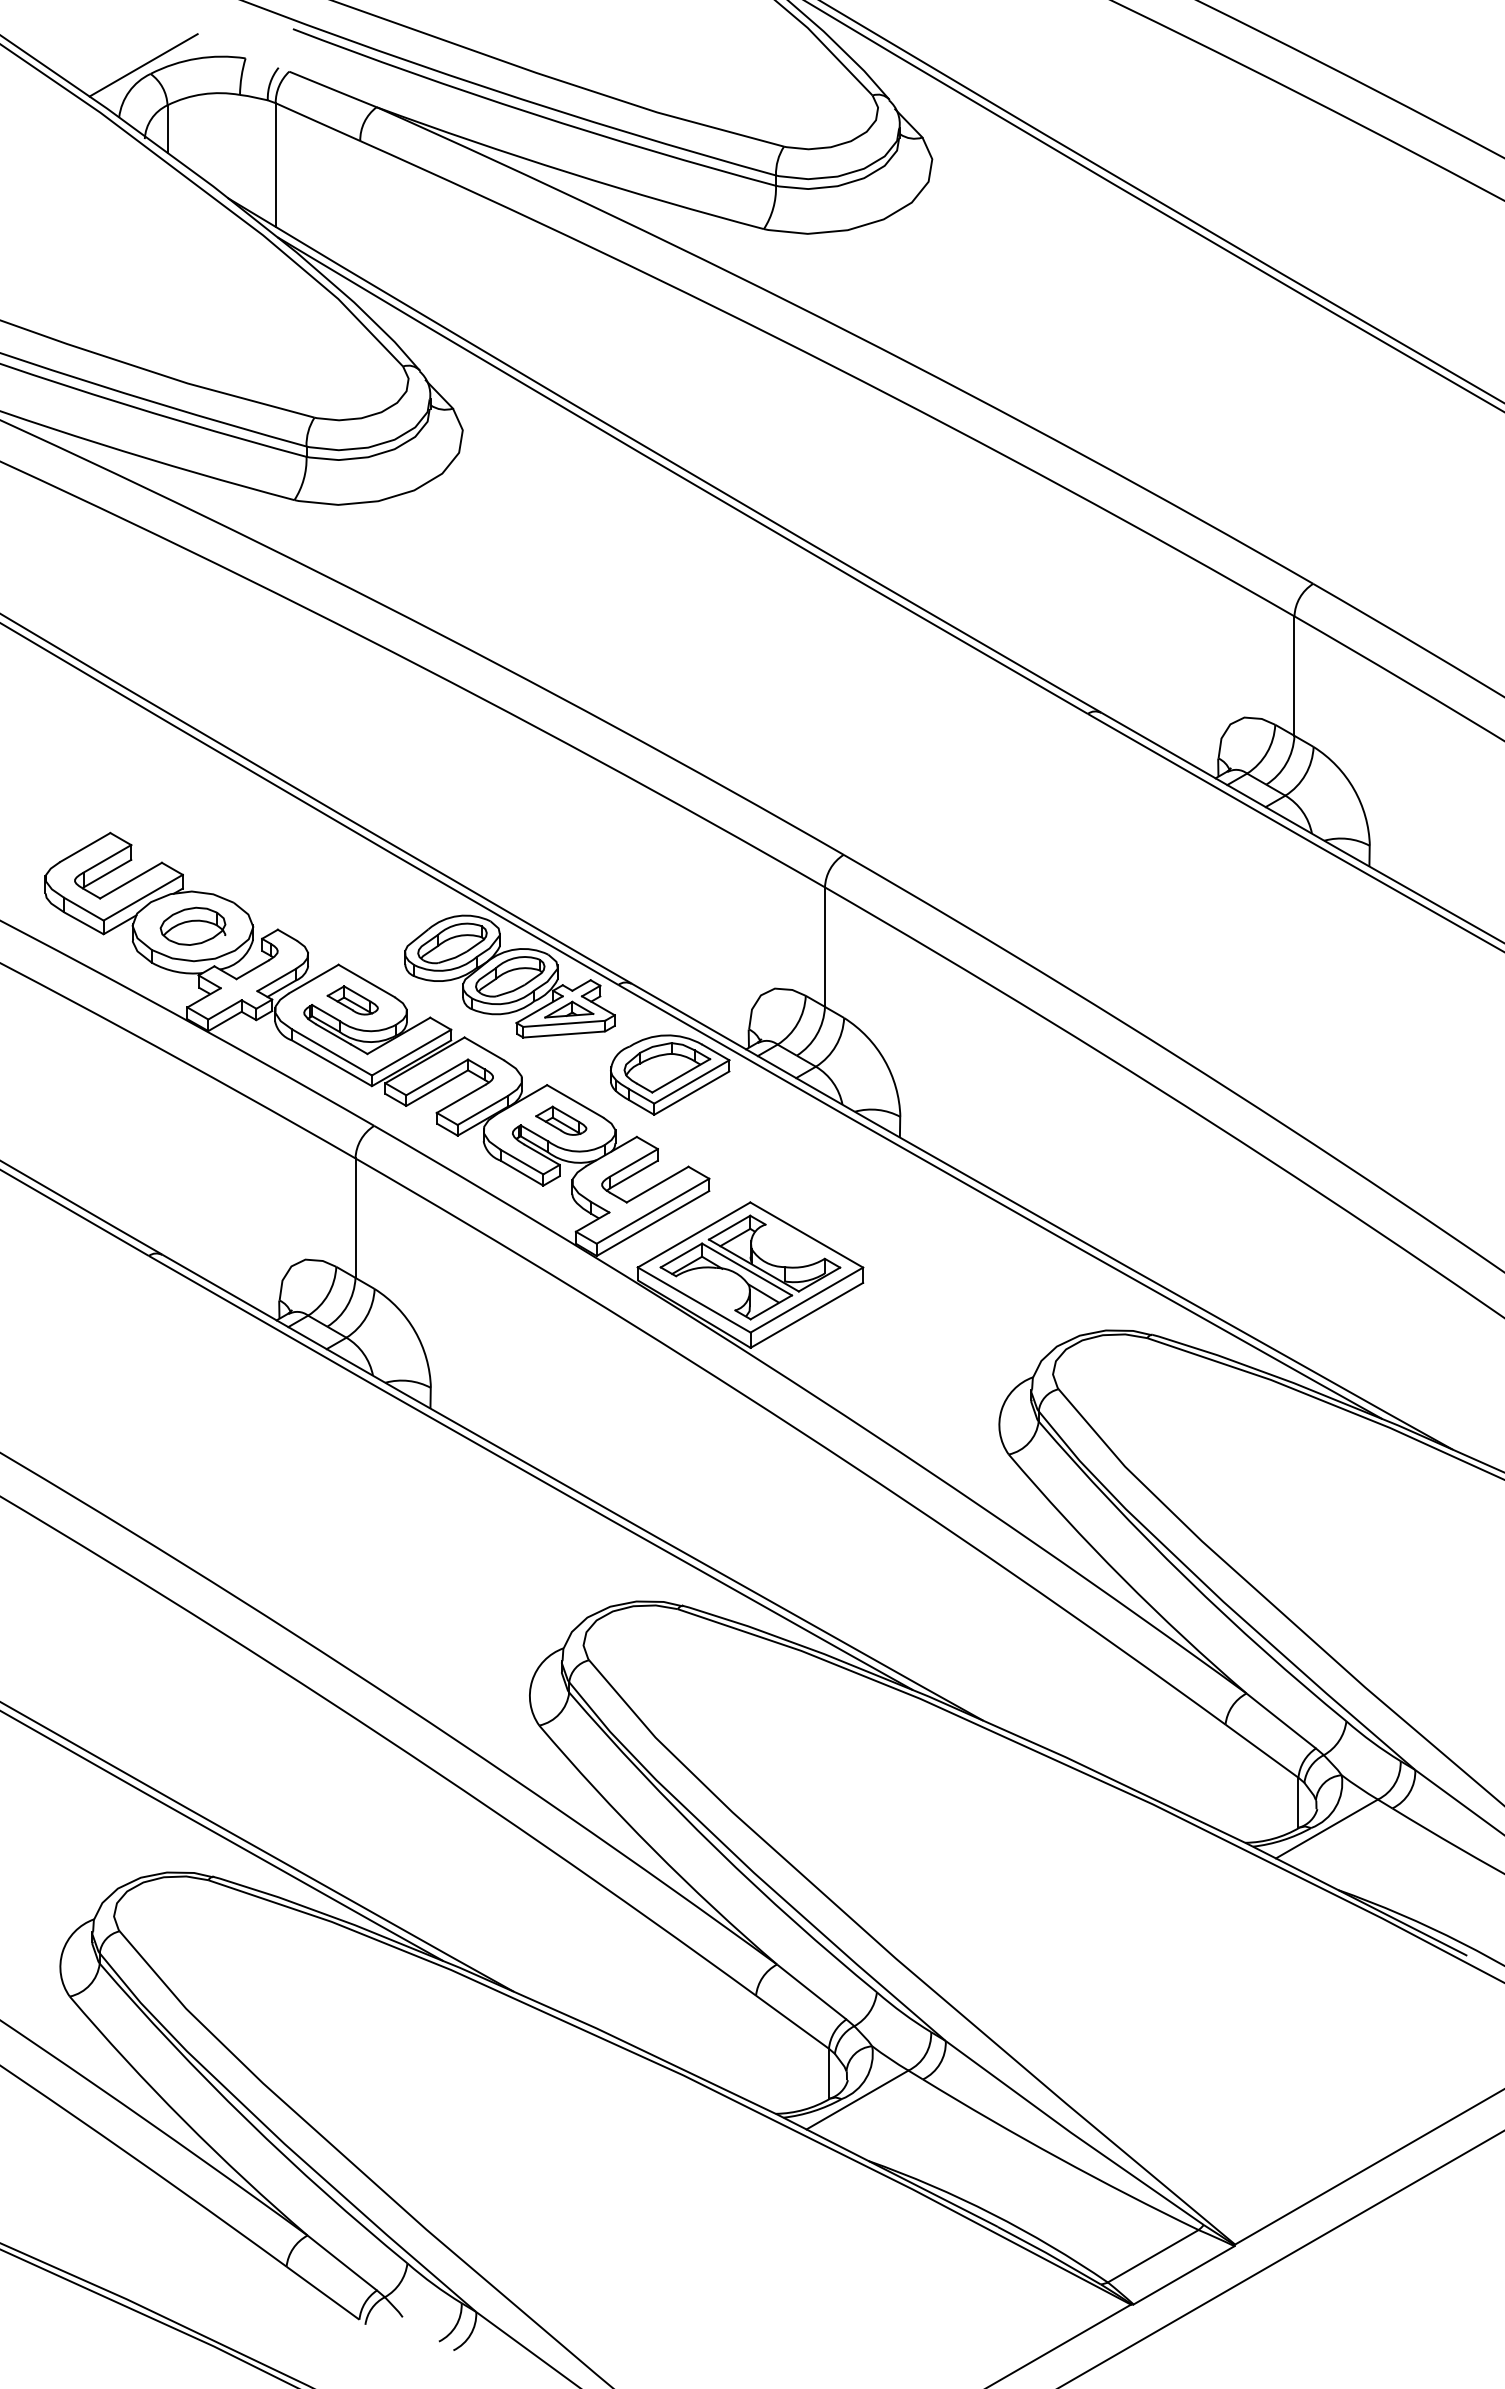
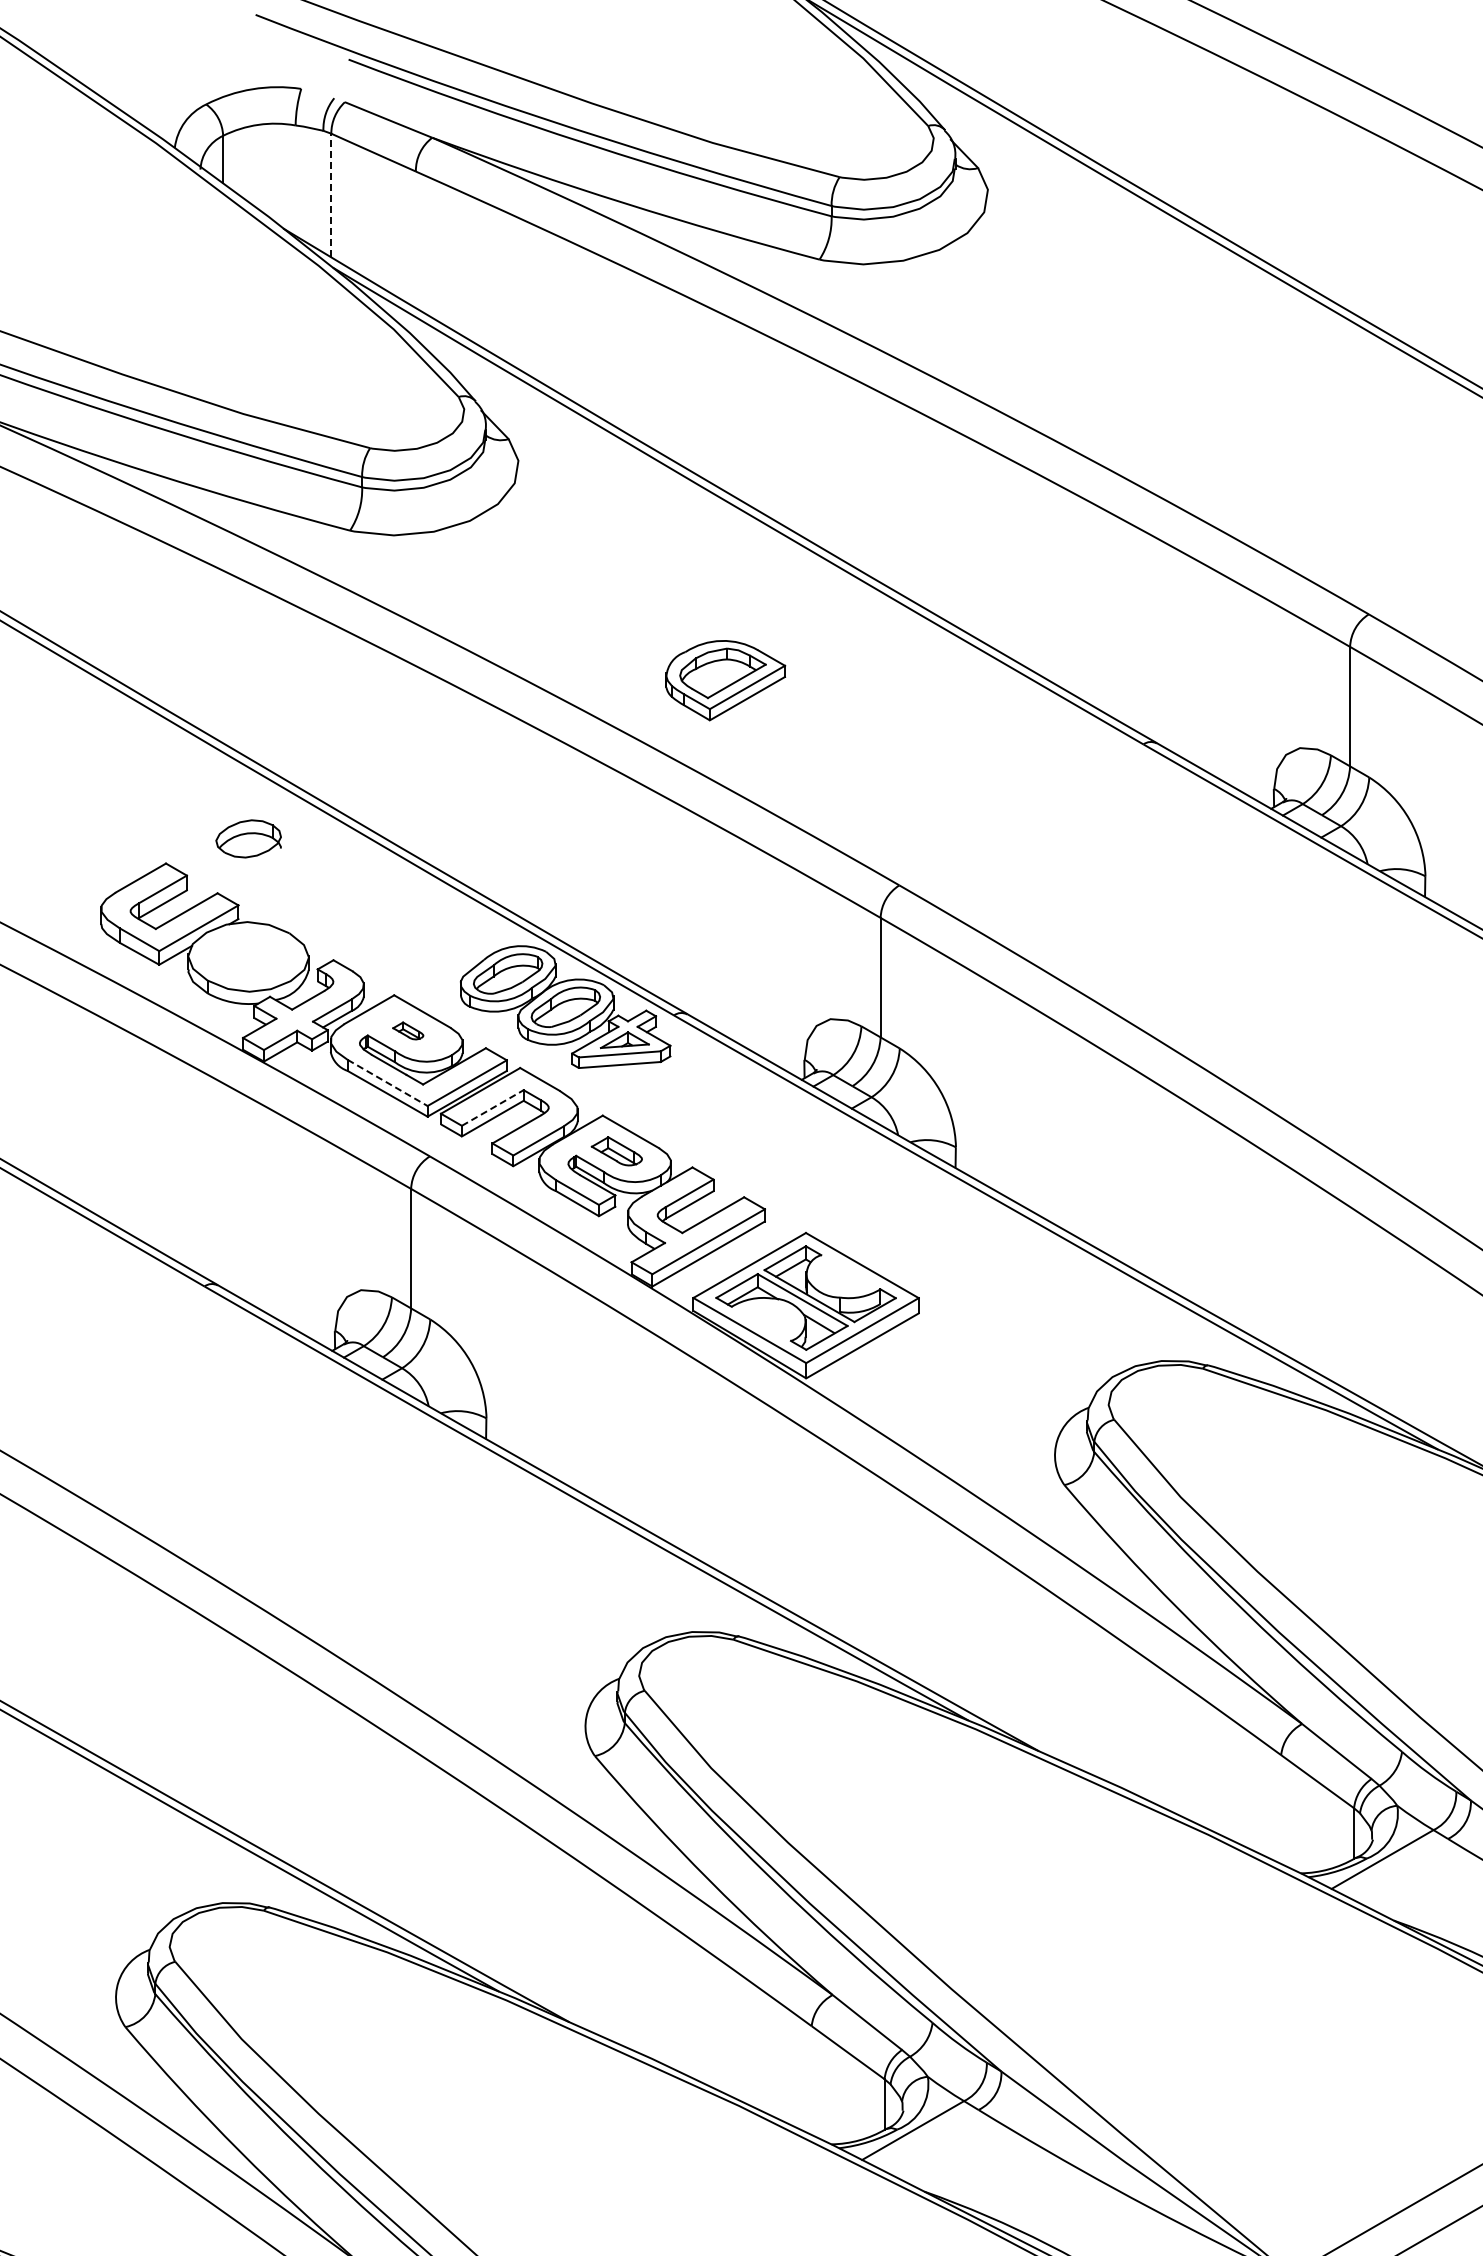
line: (143, 65) -> (199, 96), removed
line: (275, 165) -> (331, 196), solid -> dashed
part: (192, 925) -> (248, 838), moved
part: (352, 1000) -> (408, 1031), size x0.6
line: (332, 1052) -> (388, 1083), solid -> dashed
part: (670, 1074) -> (726, 680), moved
line: (437, 1077) -> (493, 1108), solid -> dashed

